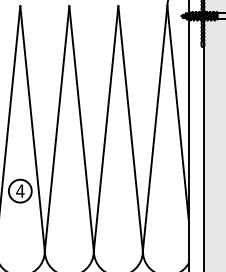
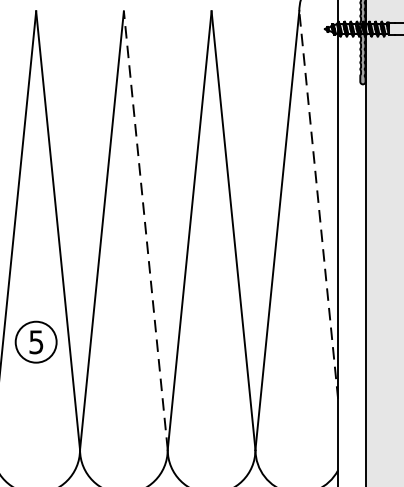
line: (178, 114) -> (319, 205), solid -> dashed
line: (81, 128) -> (145, 230), solid -> dashed
text: (20, 190) -> (36, 341), 4 -> 5

